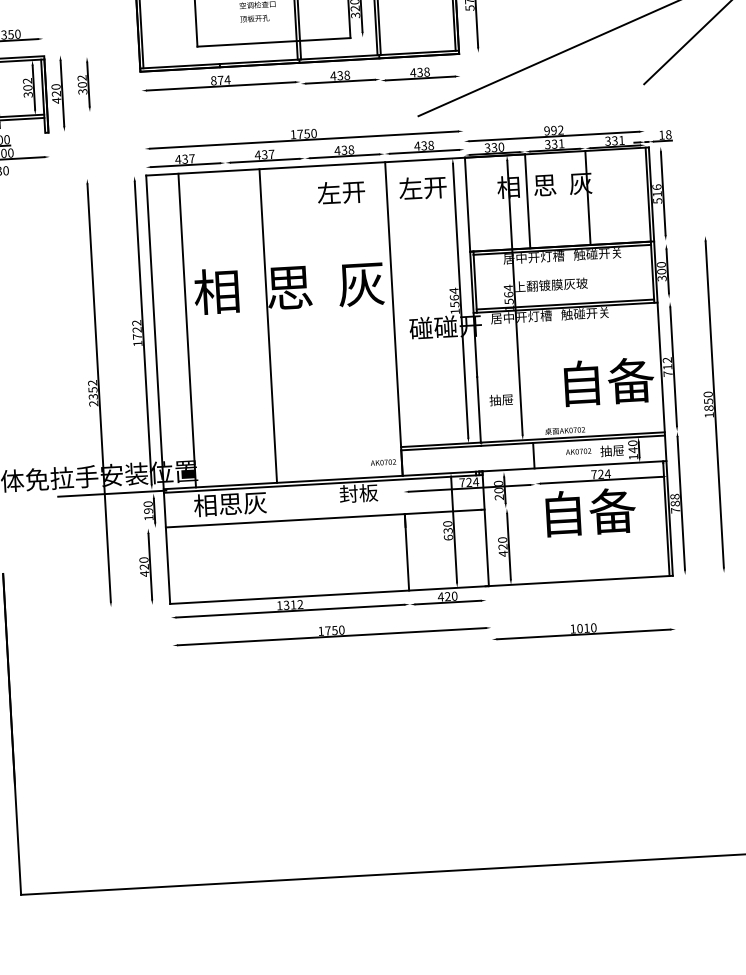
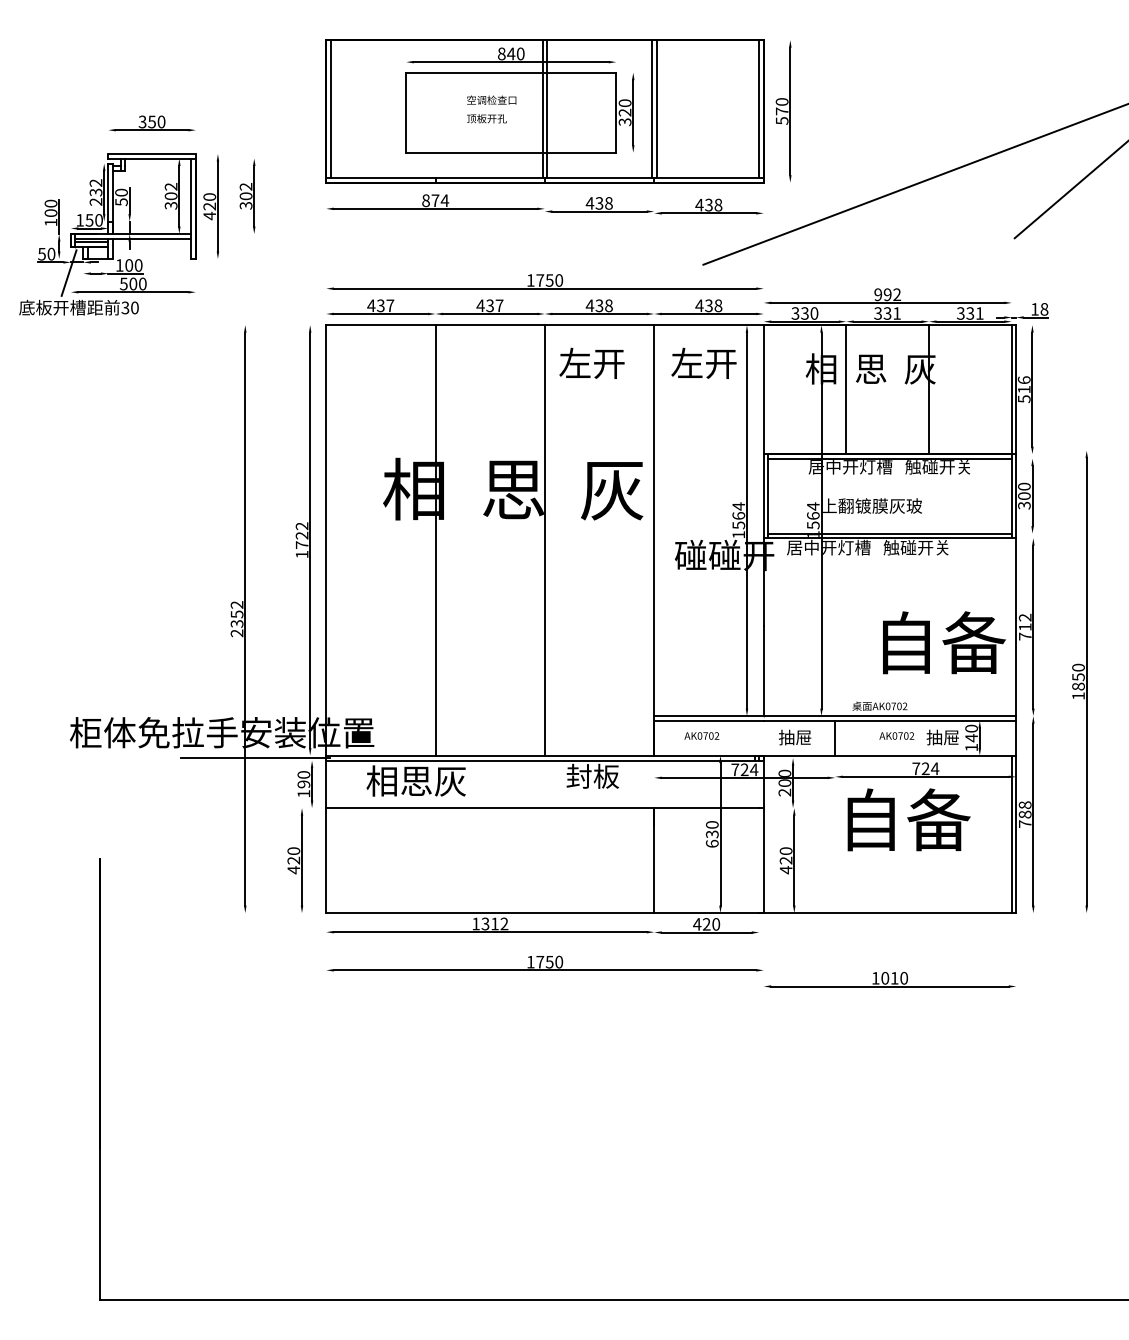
line: (268, 326) -> (544, 540), moved
line: (187, 330) -> (435, 540), moved
text: (501, 400) -> (795, 737), moved
text: (383, 462) -> (701, 735), moved

